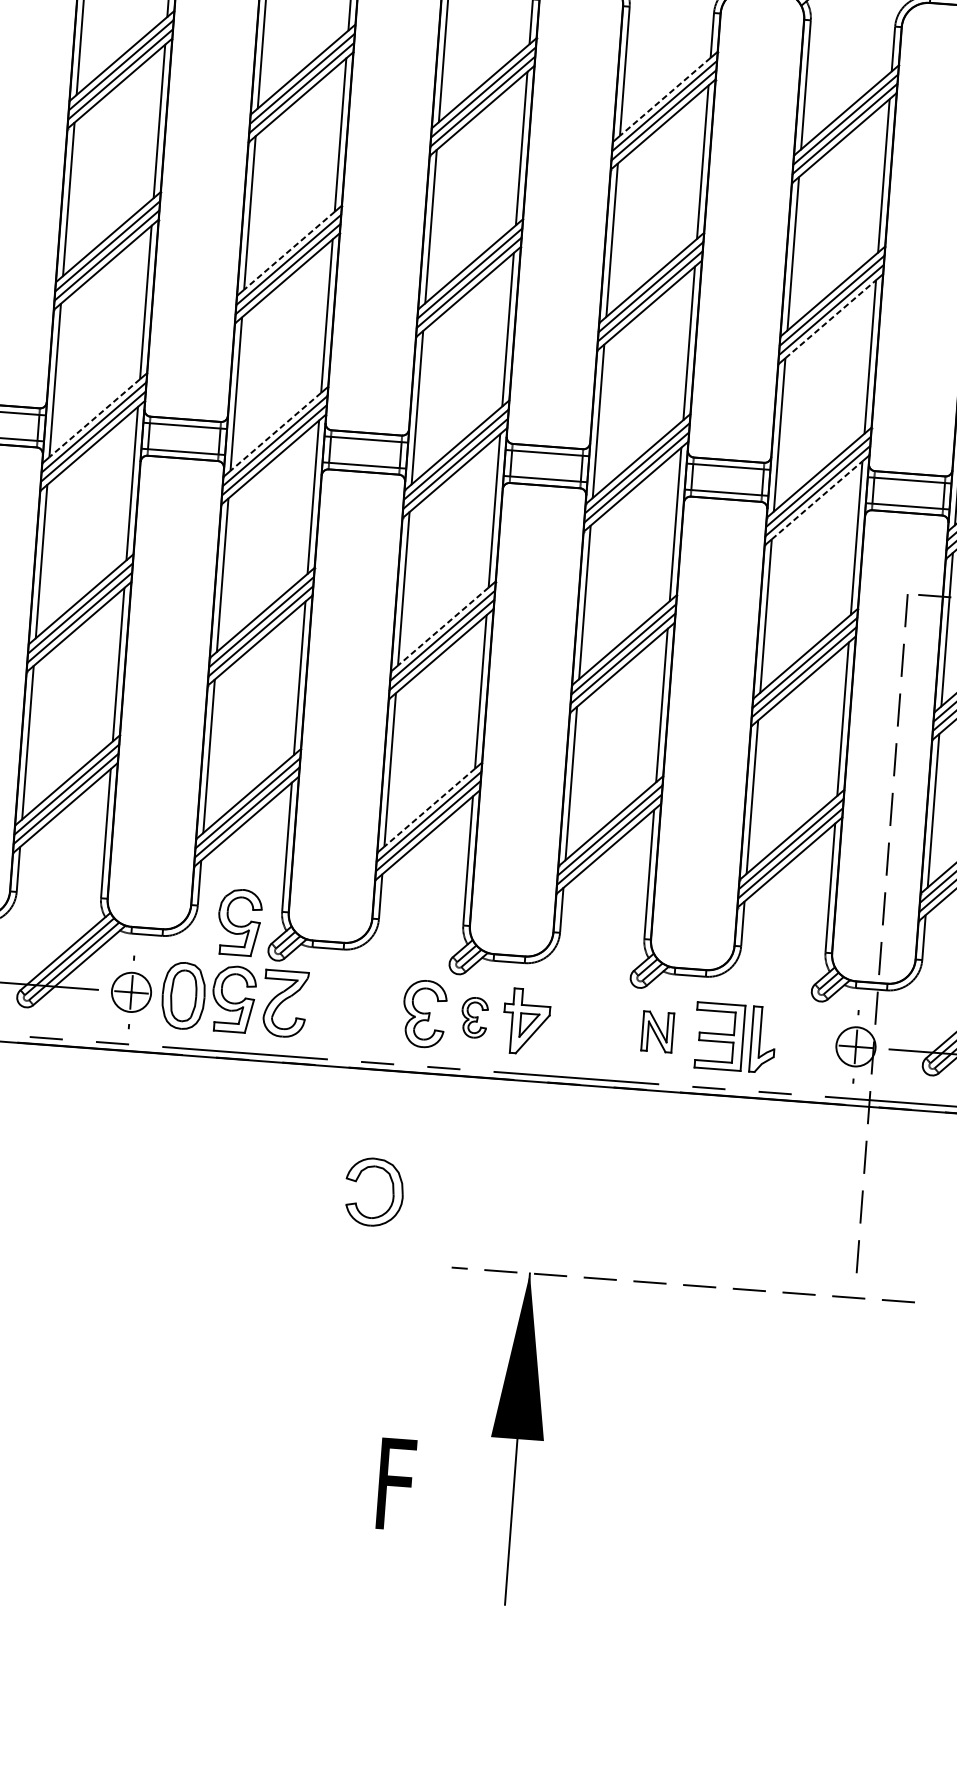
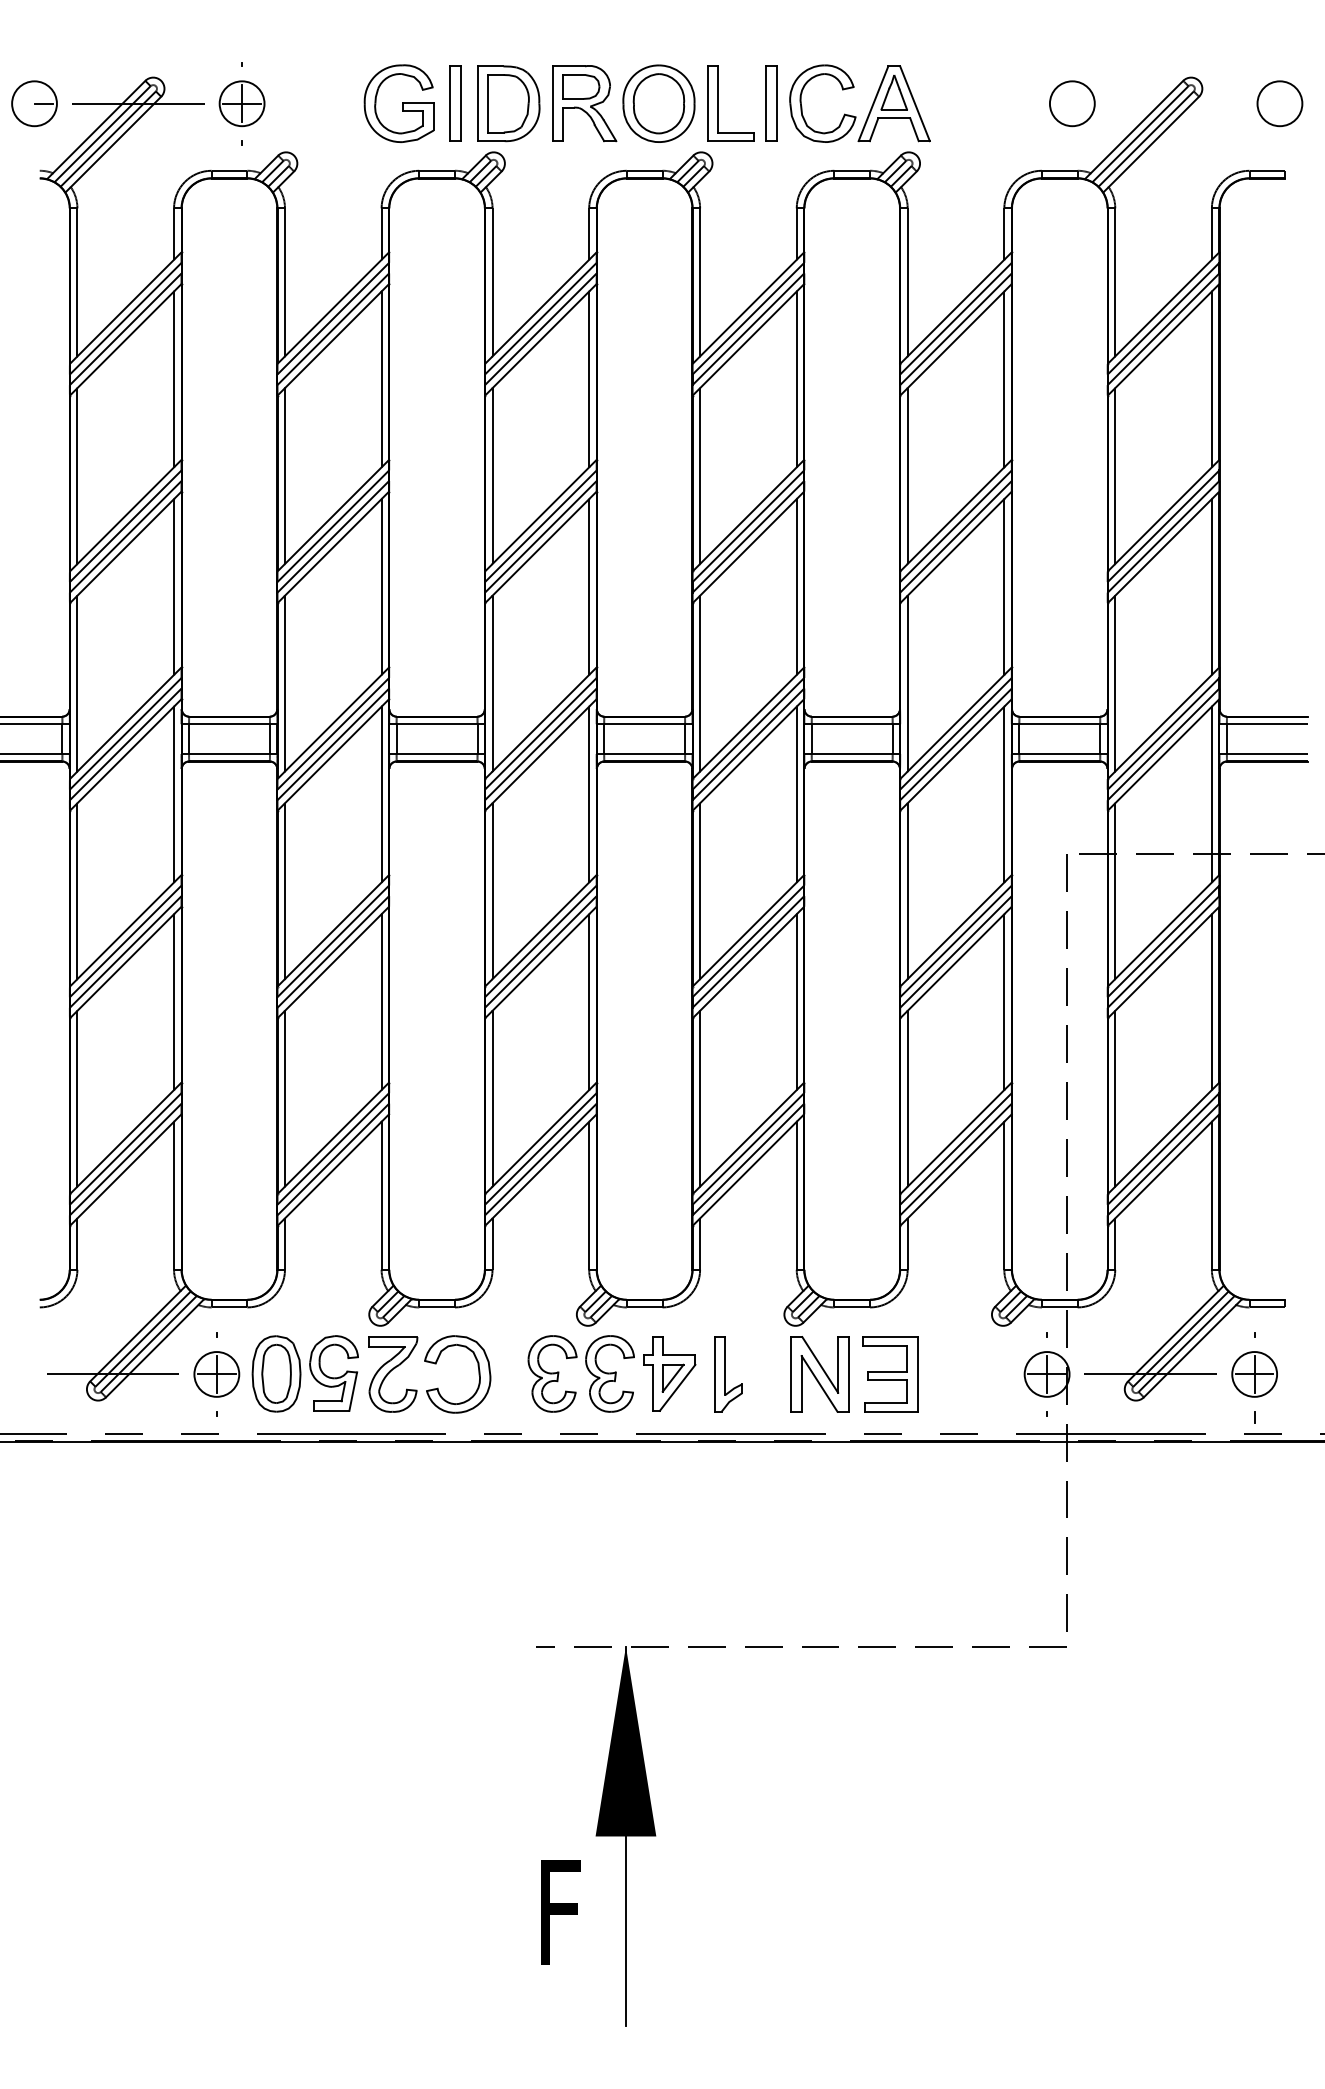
line: (665, 97) -> (748, 308), dashed -> solid
line: (288, 251) -> (332, 516), dashed -> solid
line: (831, 319) -> (956, 547), dashed -> solid
line: (94, 418) -> (125, 723), dashed -> solid
line: (275, 432) -> (332, 723), dashed -> solid
line: (817, 500) -> (956, 754), dashed -> solid
line: (442, 627) -> (540, 931), dashed -> solid
line: (429, 807) -> (540, 1138), dashed -> solid
part: (239, 922) -> (333, 1285), removed
part: (474, 1017) -> (609, 1373), size x1.67
part: (657, 1031) -> (819, 1374), size x1.67
part: (762, 1039) -> (728, 1374), moved
part: (392, 1193) -> (478, 1374), moved
part: (544, 1441) -> (656, 1836), moved

